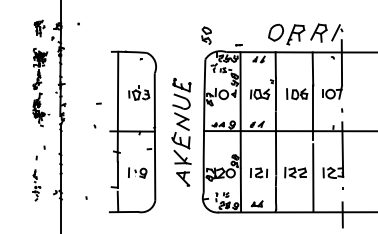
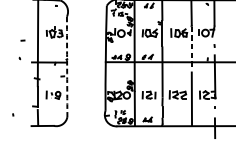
line: (313, 113) -> (192, 48), solid -> dashed
part: (181, 131) -> (88, 62), removed
arc: (154, 137) -> (66, 67), solid -> dashed

